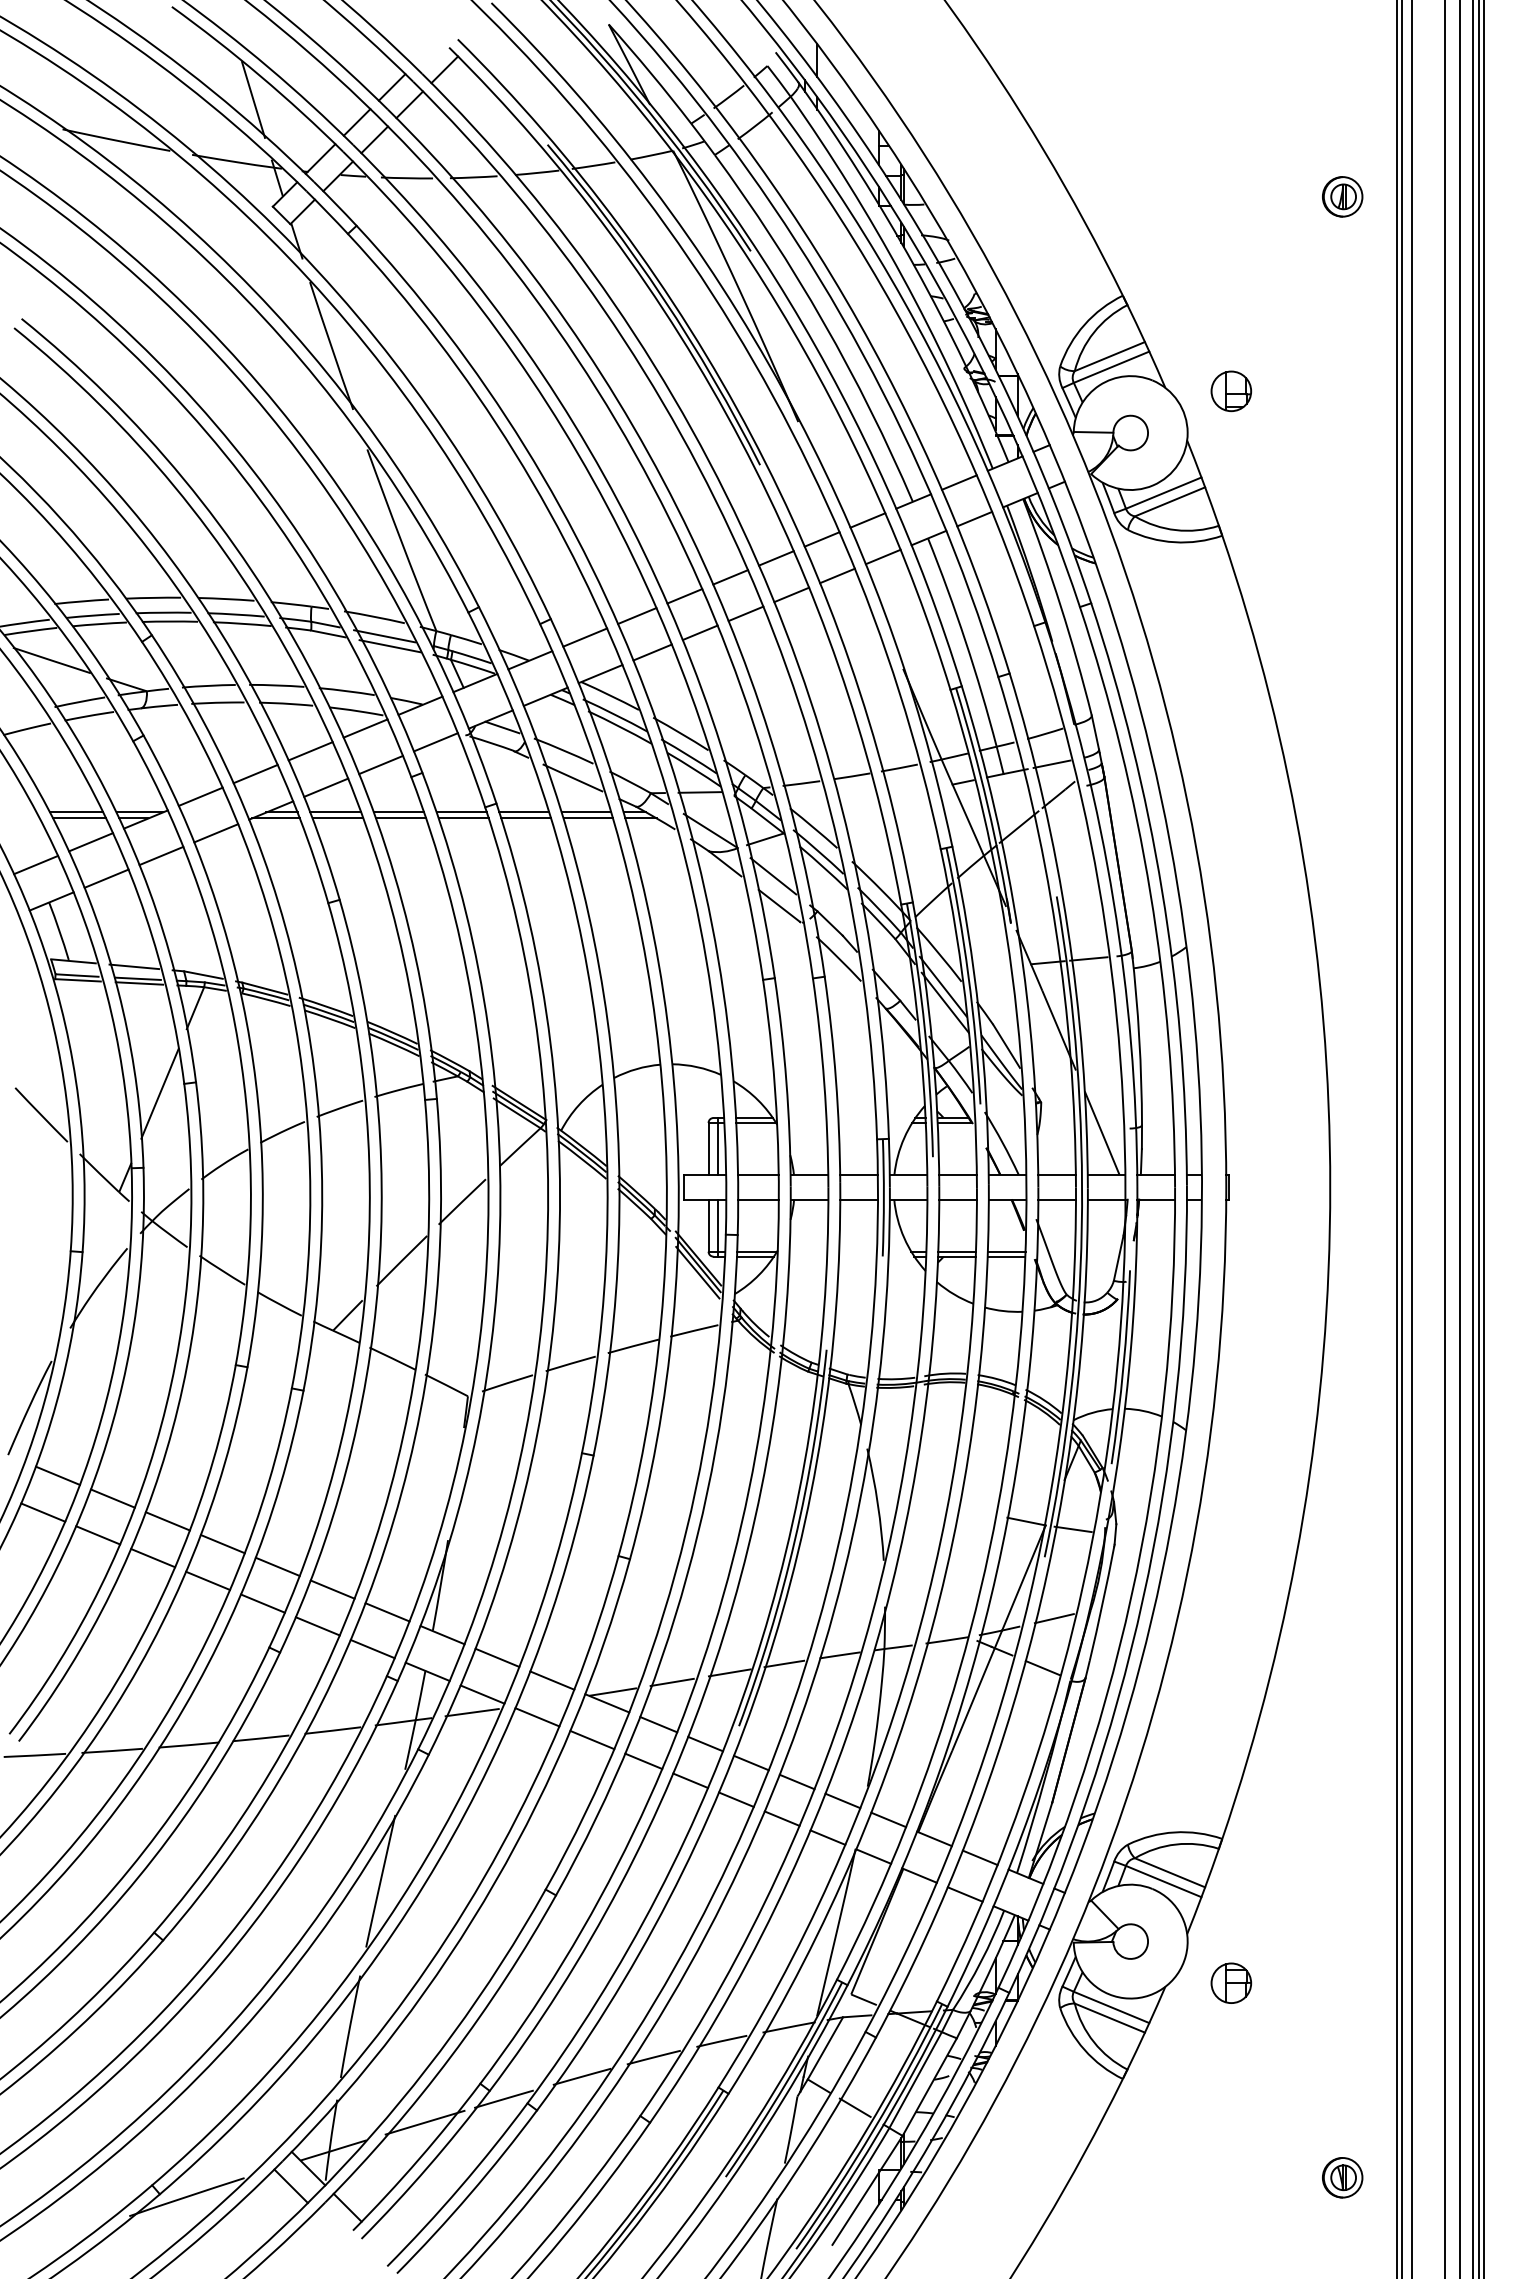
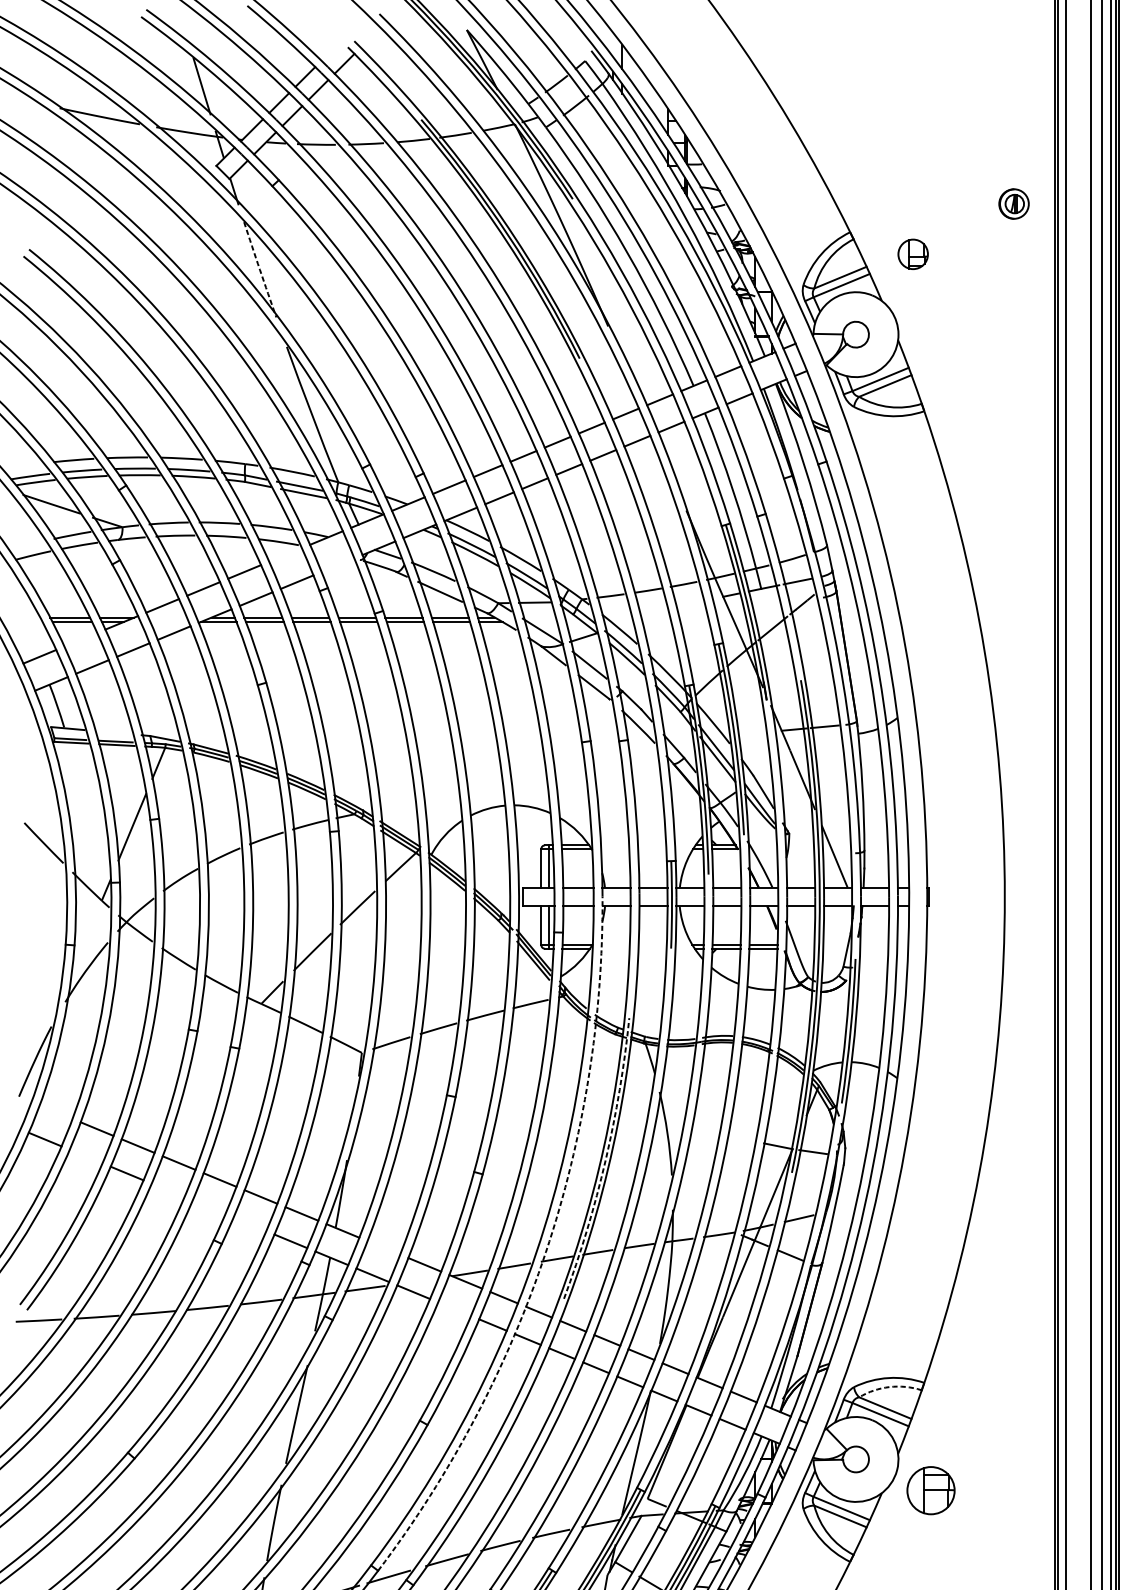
part: (1342, 196) -> (1013, 203), moved
arc: (331, 346) -> (260, 270), solid -> dashed
part: (1231, 391) -> (913, 254), moved
line: (365, 728) -> (285, 554), removed
line: (435, 742) -> (337, 565), removed
line: (91, 842) -> (81, 639), removed
line: (134, 966) -> (113, 732), removed
line: (57, 1475) -> (55, 1111), removed
line: (98, 1535) -> (86, 1156), removed
arc: (794, 1540) -> (605, 1160), solid -> dashed
line: (208, 1580) -> (168, 1190), removed
line: (262, 1603) -> (208, 1207), removed
line: (317, 1626) -> (249, 1224), removed
line: (497, 1657) -> (383, 1247), removed
arc: (714, 1663) -> (545, 1252), solid -> dashed
line: (592, 1739) -> (454, 1308), removed
arc: (1175, 1844) -> (889, 1387), solid -> dashed
part: (1231, 1982) -> (931, 1489), size x1.6

